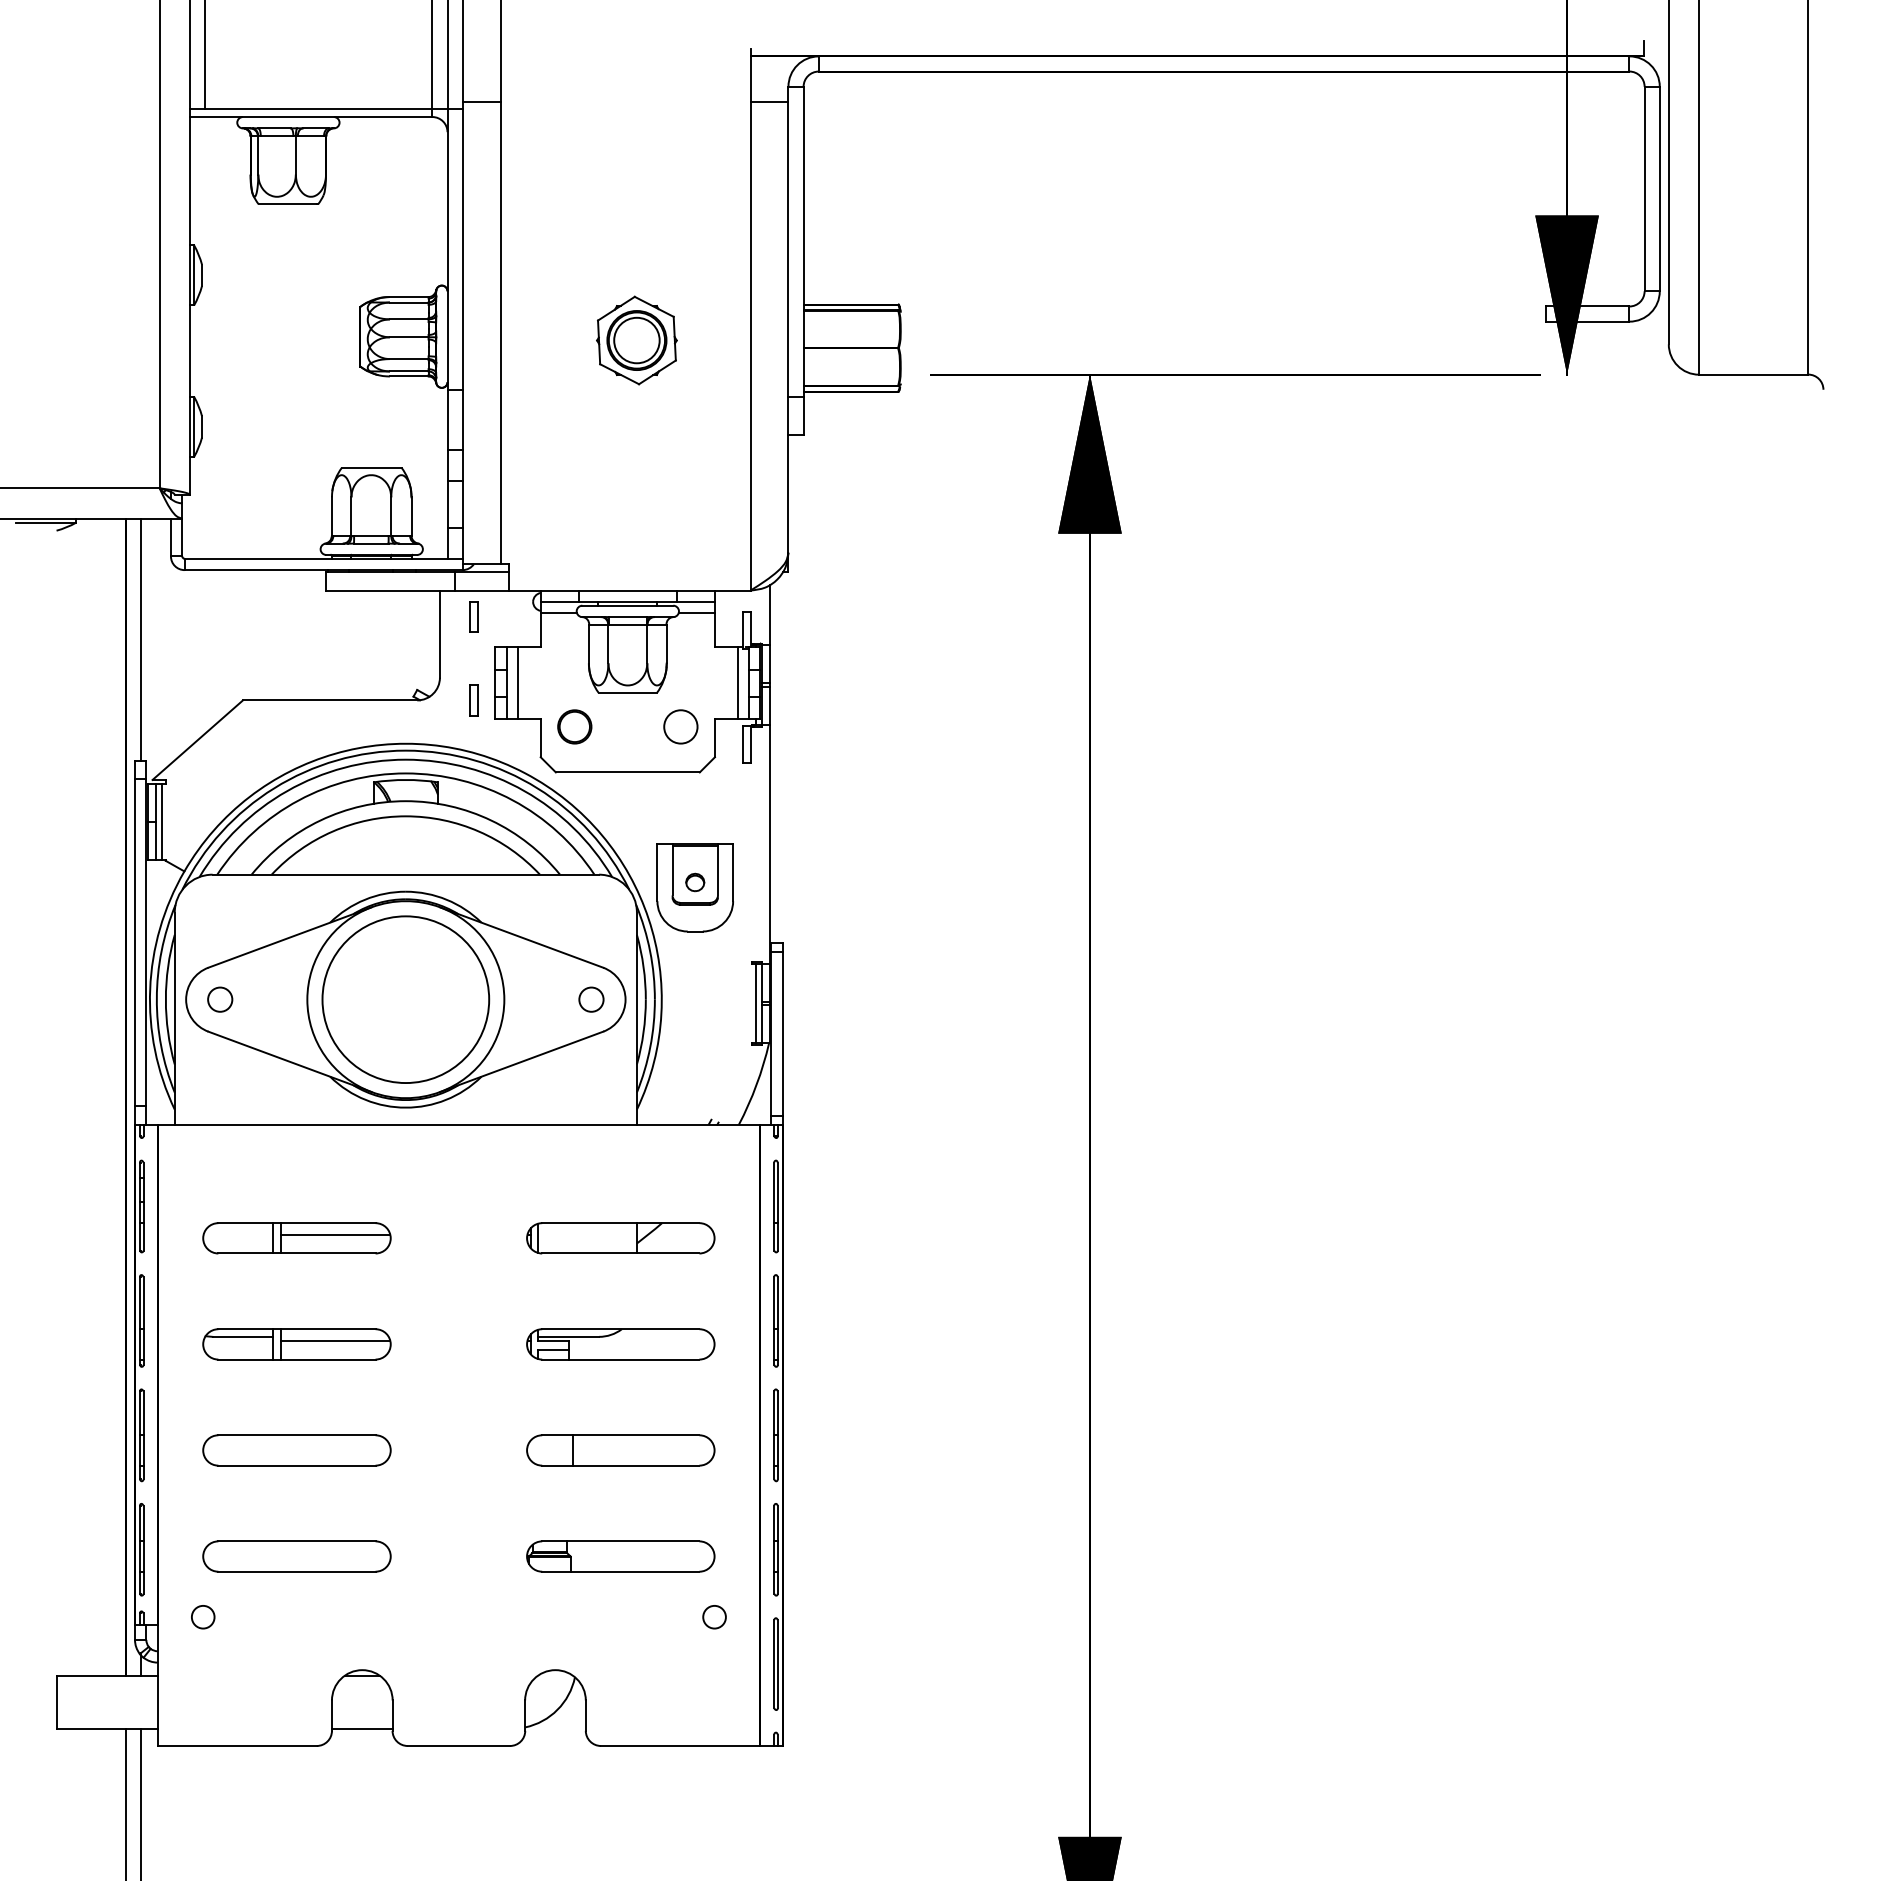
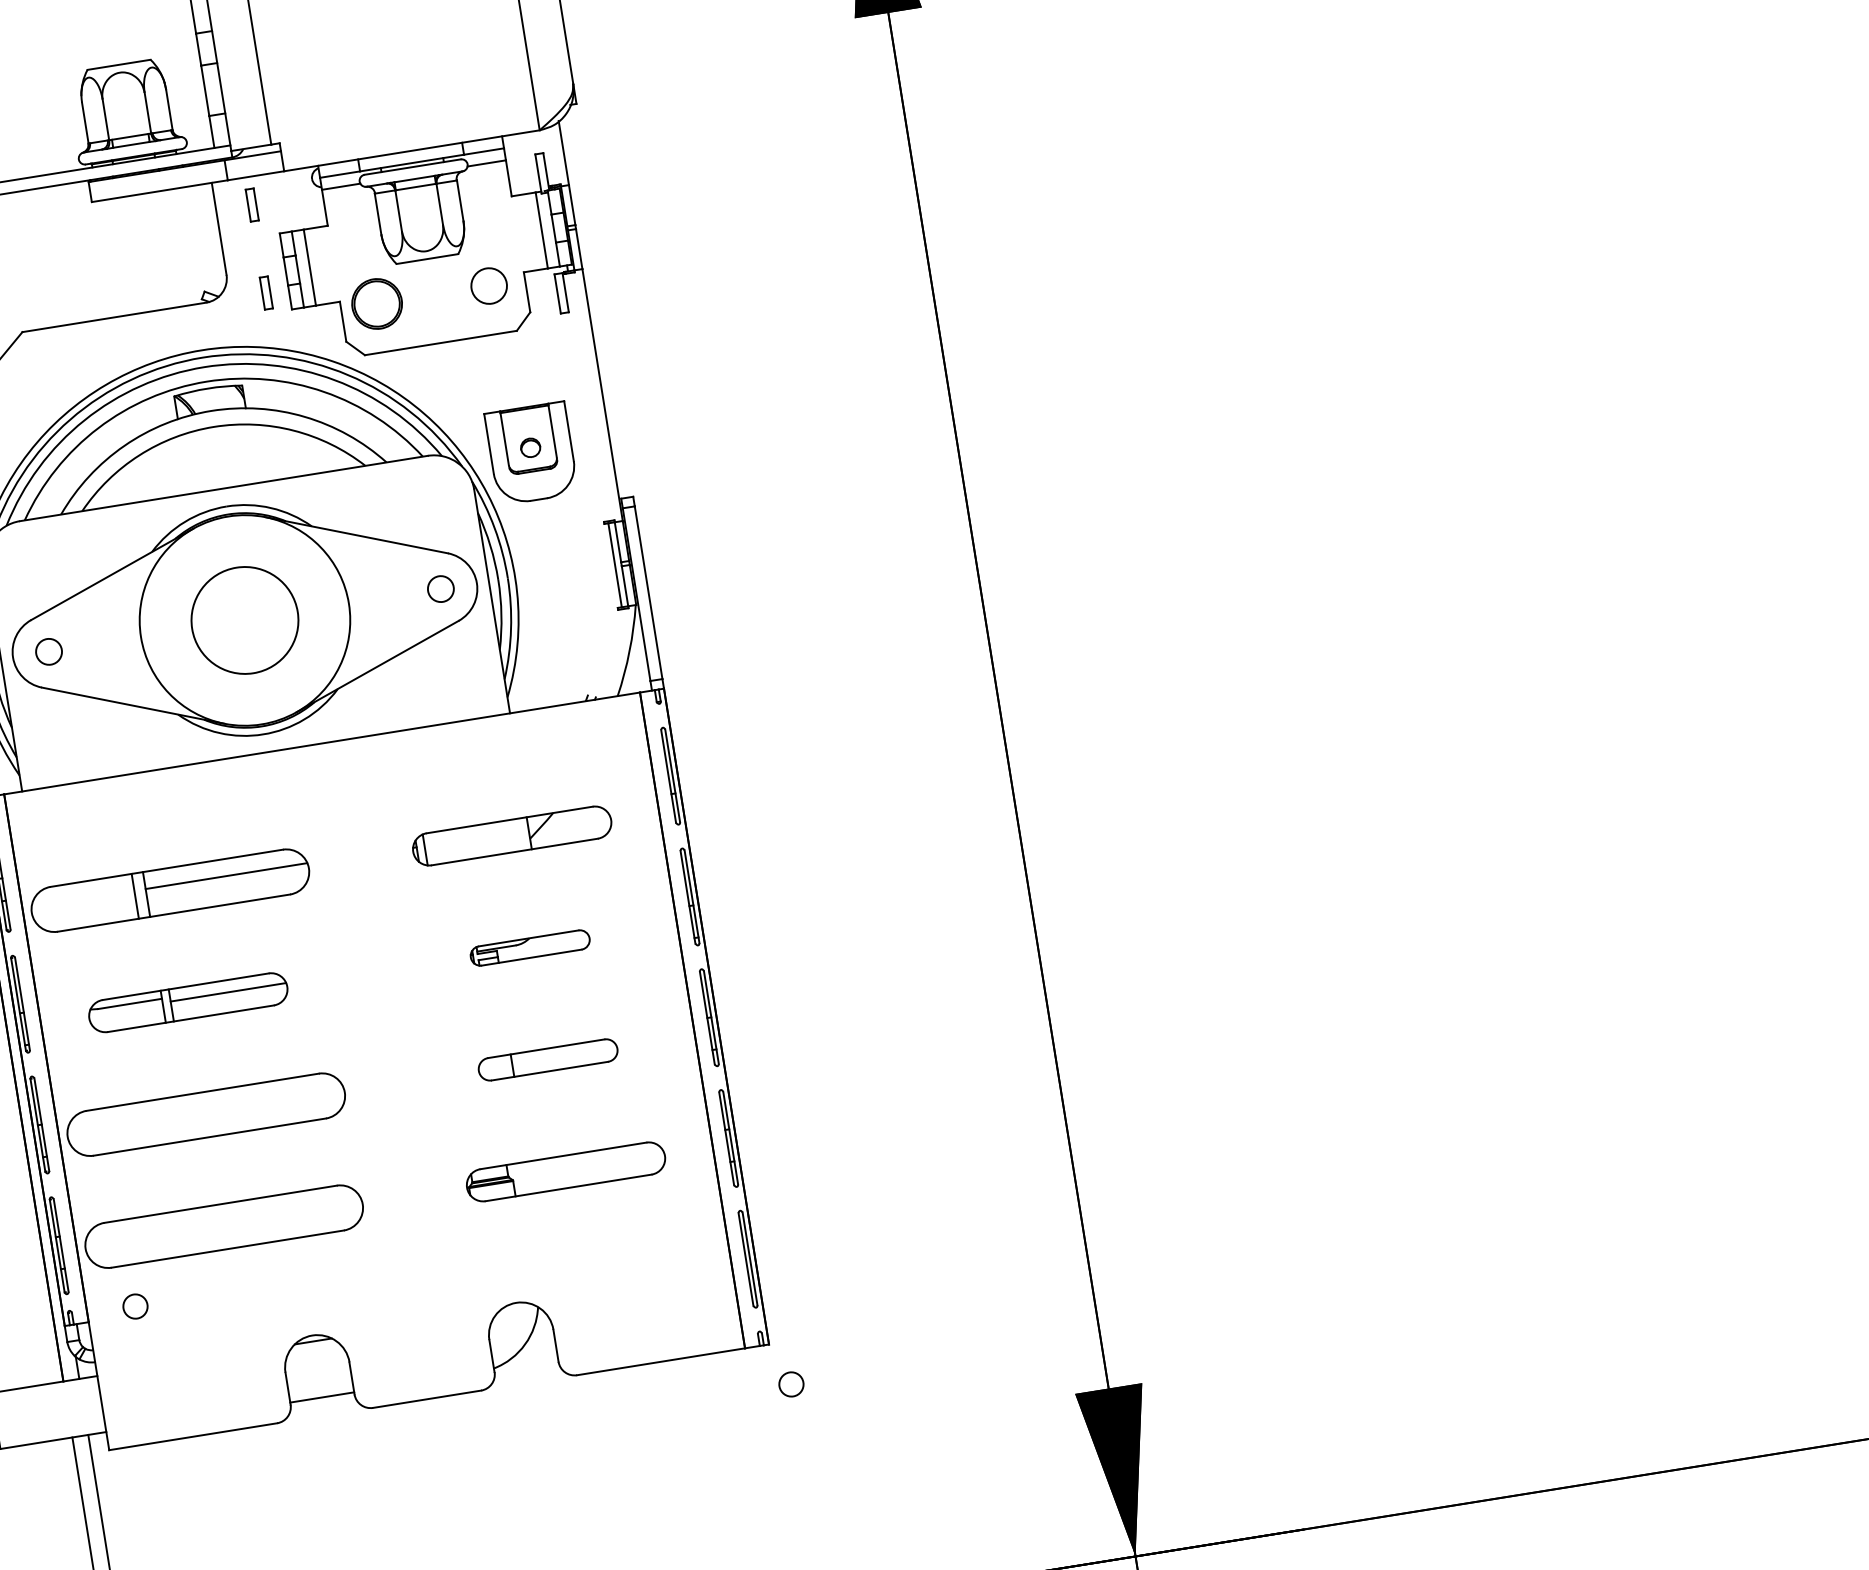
circle: (574, 726) -> (376, 303), size x1.4
circle: (405, 999) -> (244, 620), size x0.6
part: (296, 1238) -> (169, 891), size x1.4
part: (620, 1344) -> (529, 948), size x0.6
part: (296, 1450) -> (205, 1114), size x1.4
part: (620, 1450) -> (547, 1060), size x0.7
part: (296, 1556) -> (223, 1226), size x1.4
circle: (714, 1617) -> (791, 1384), moved

